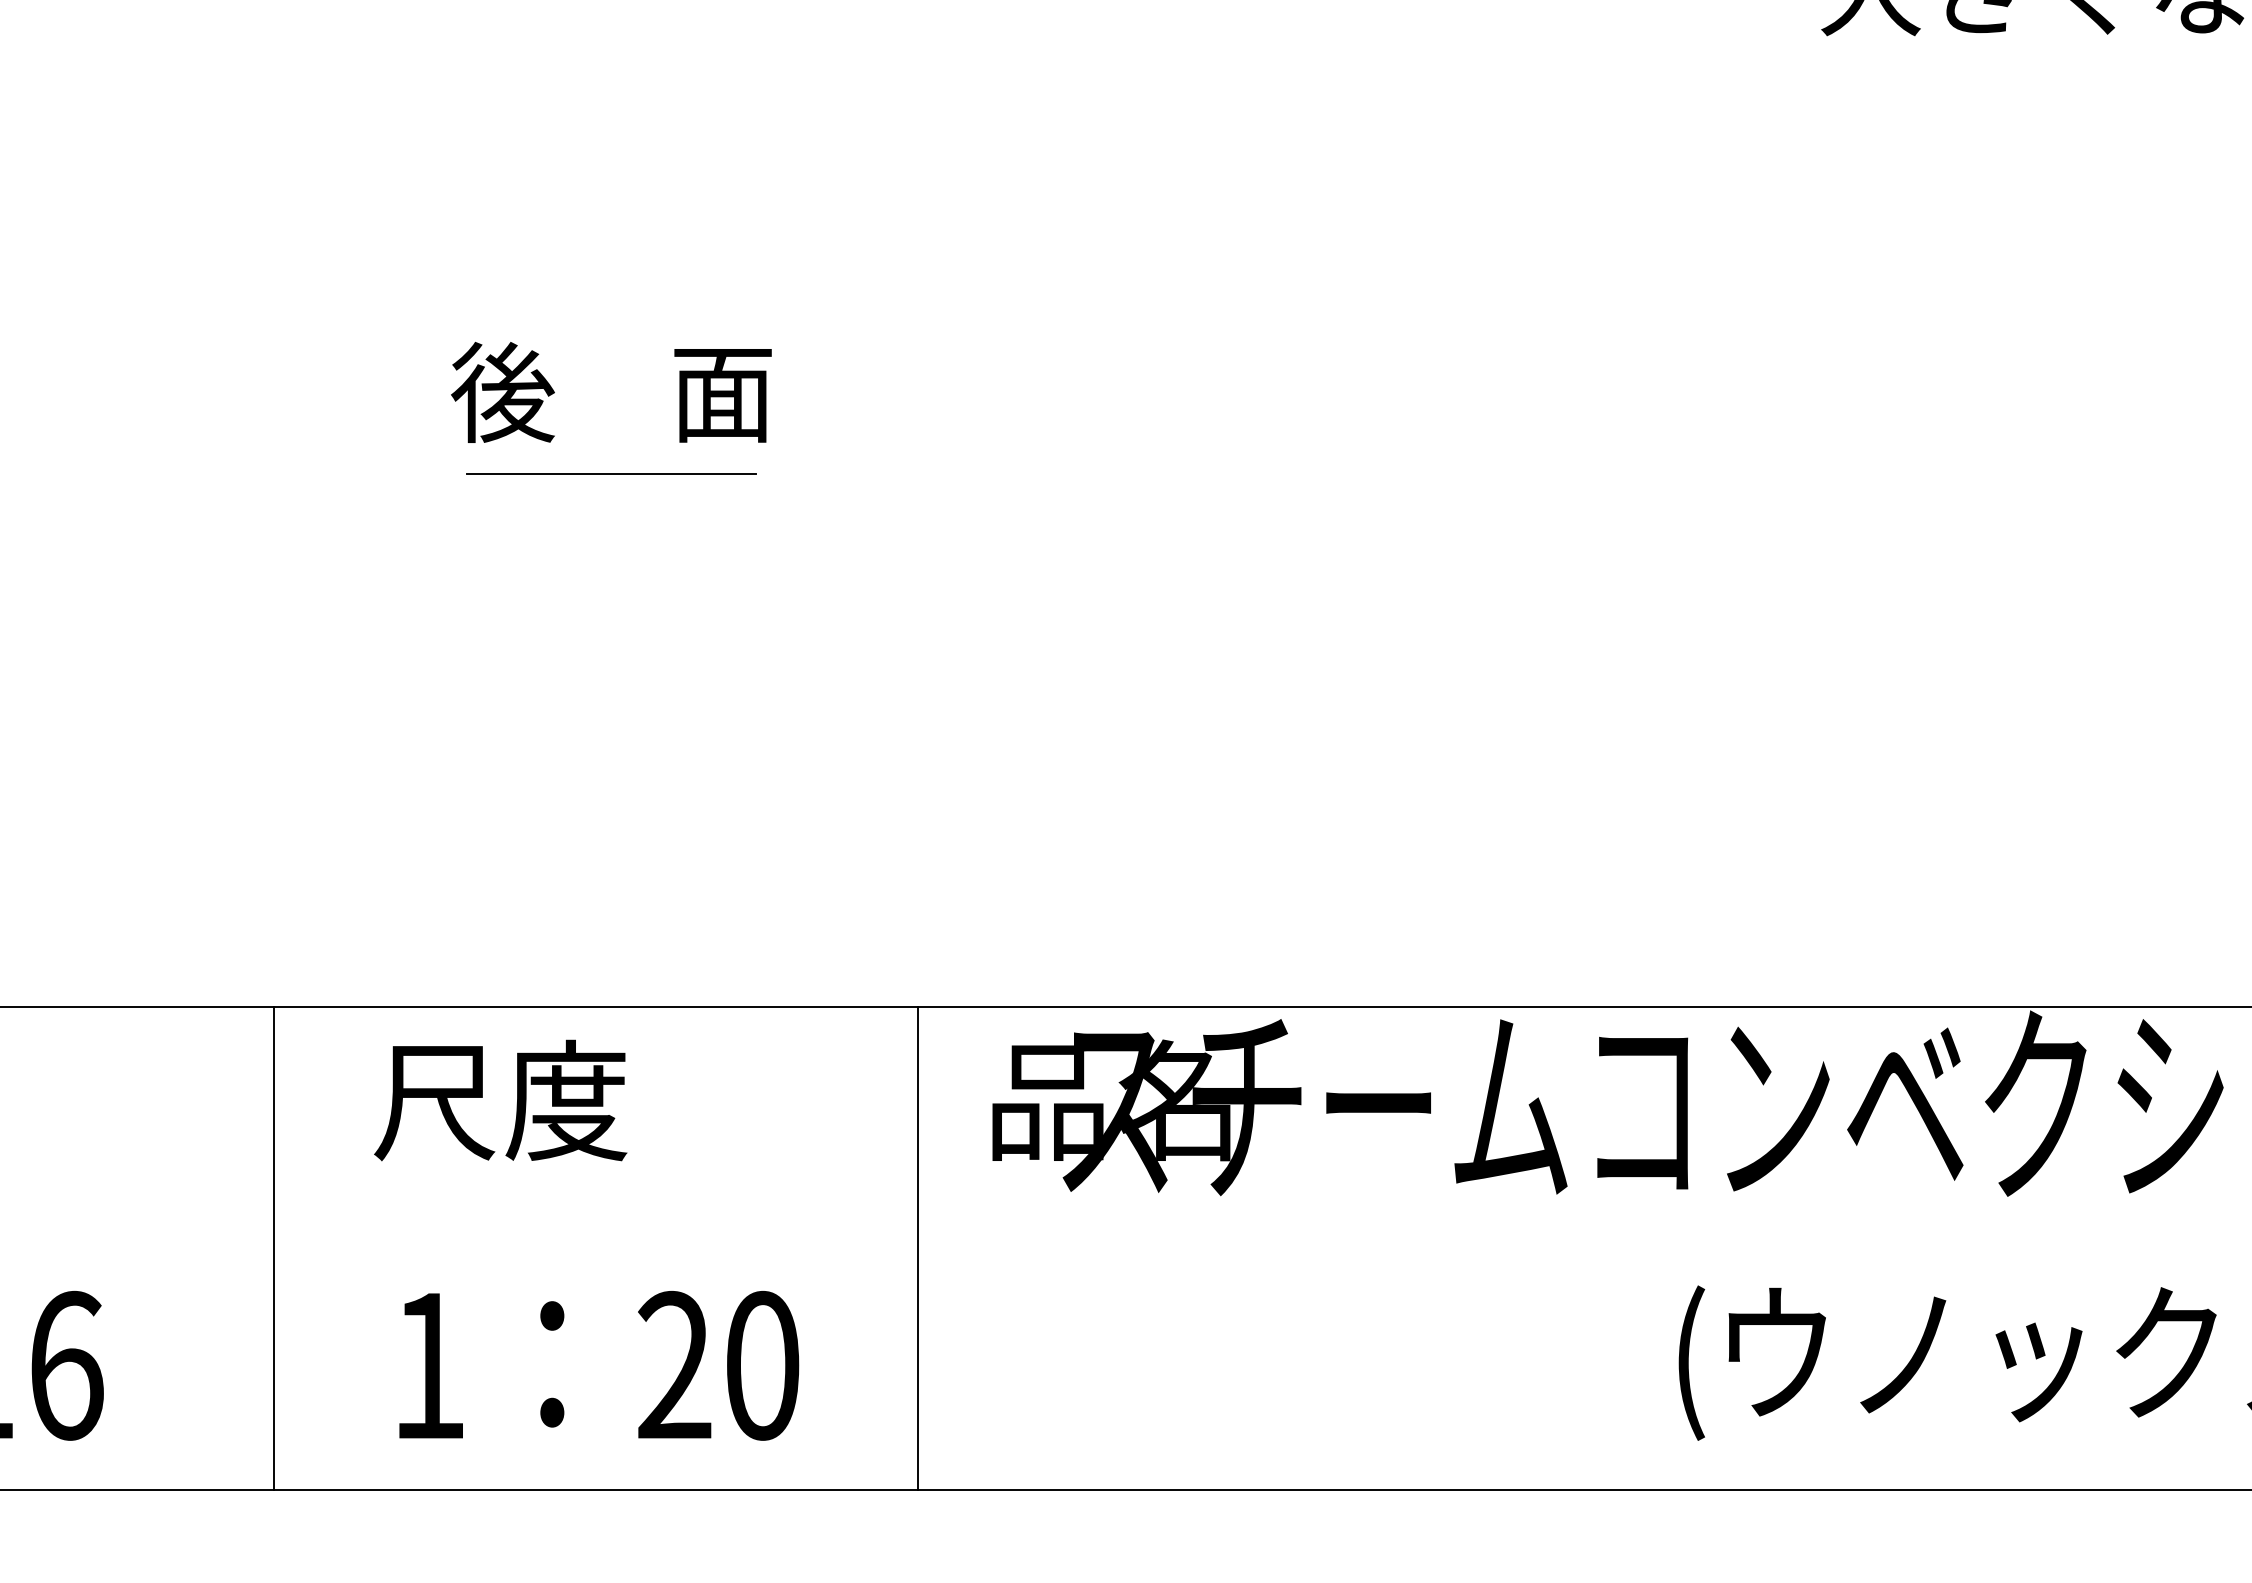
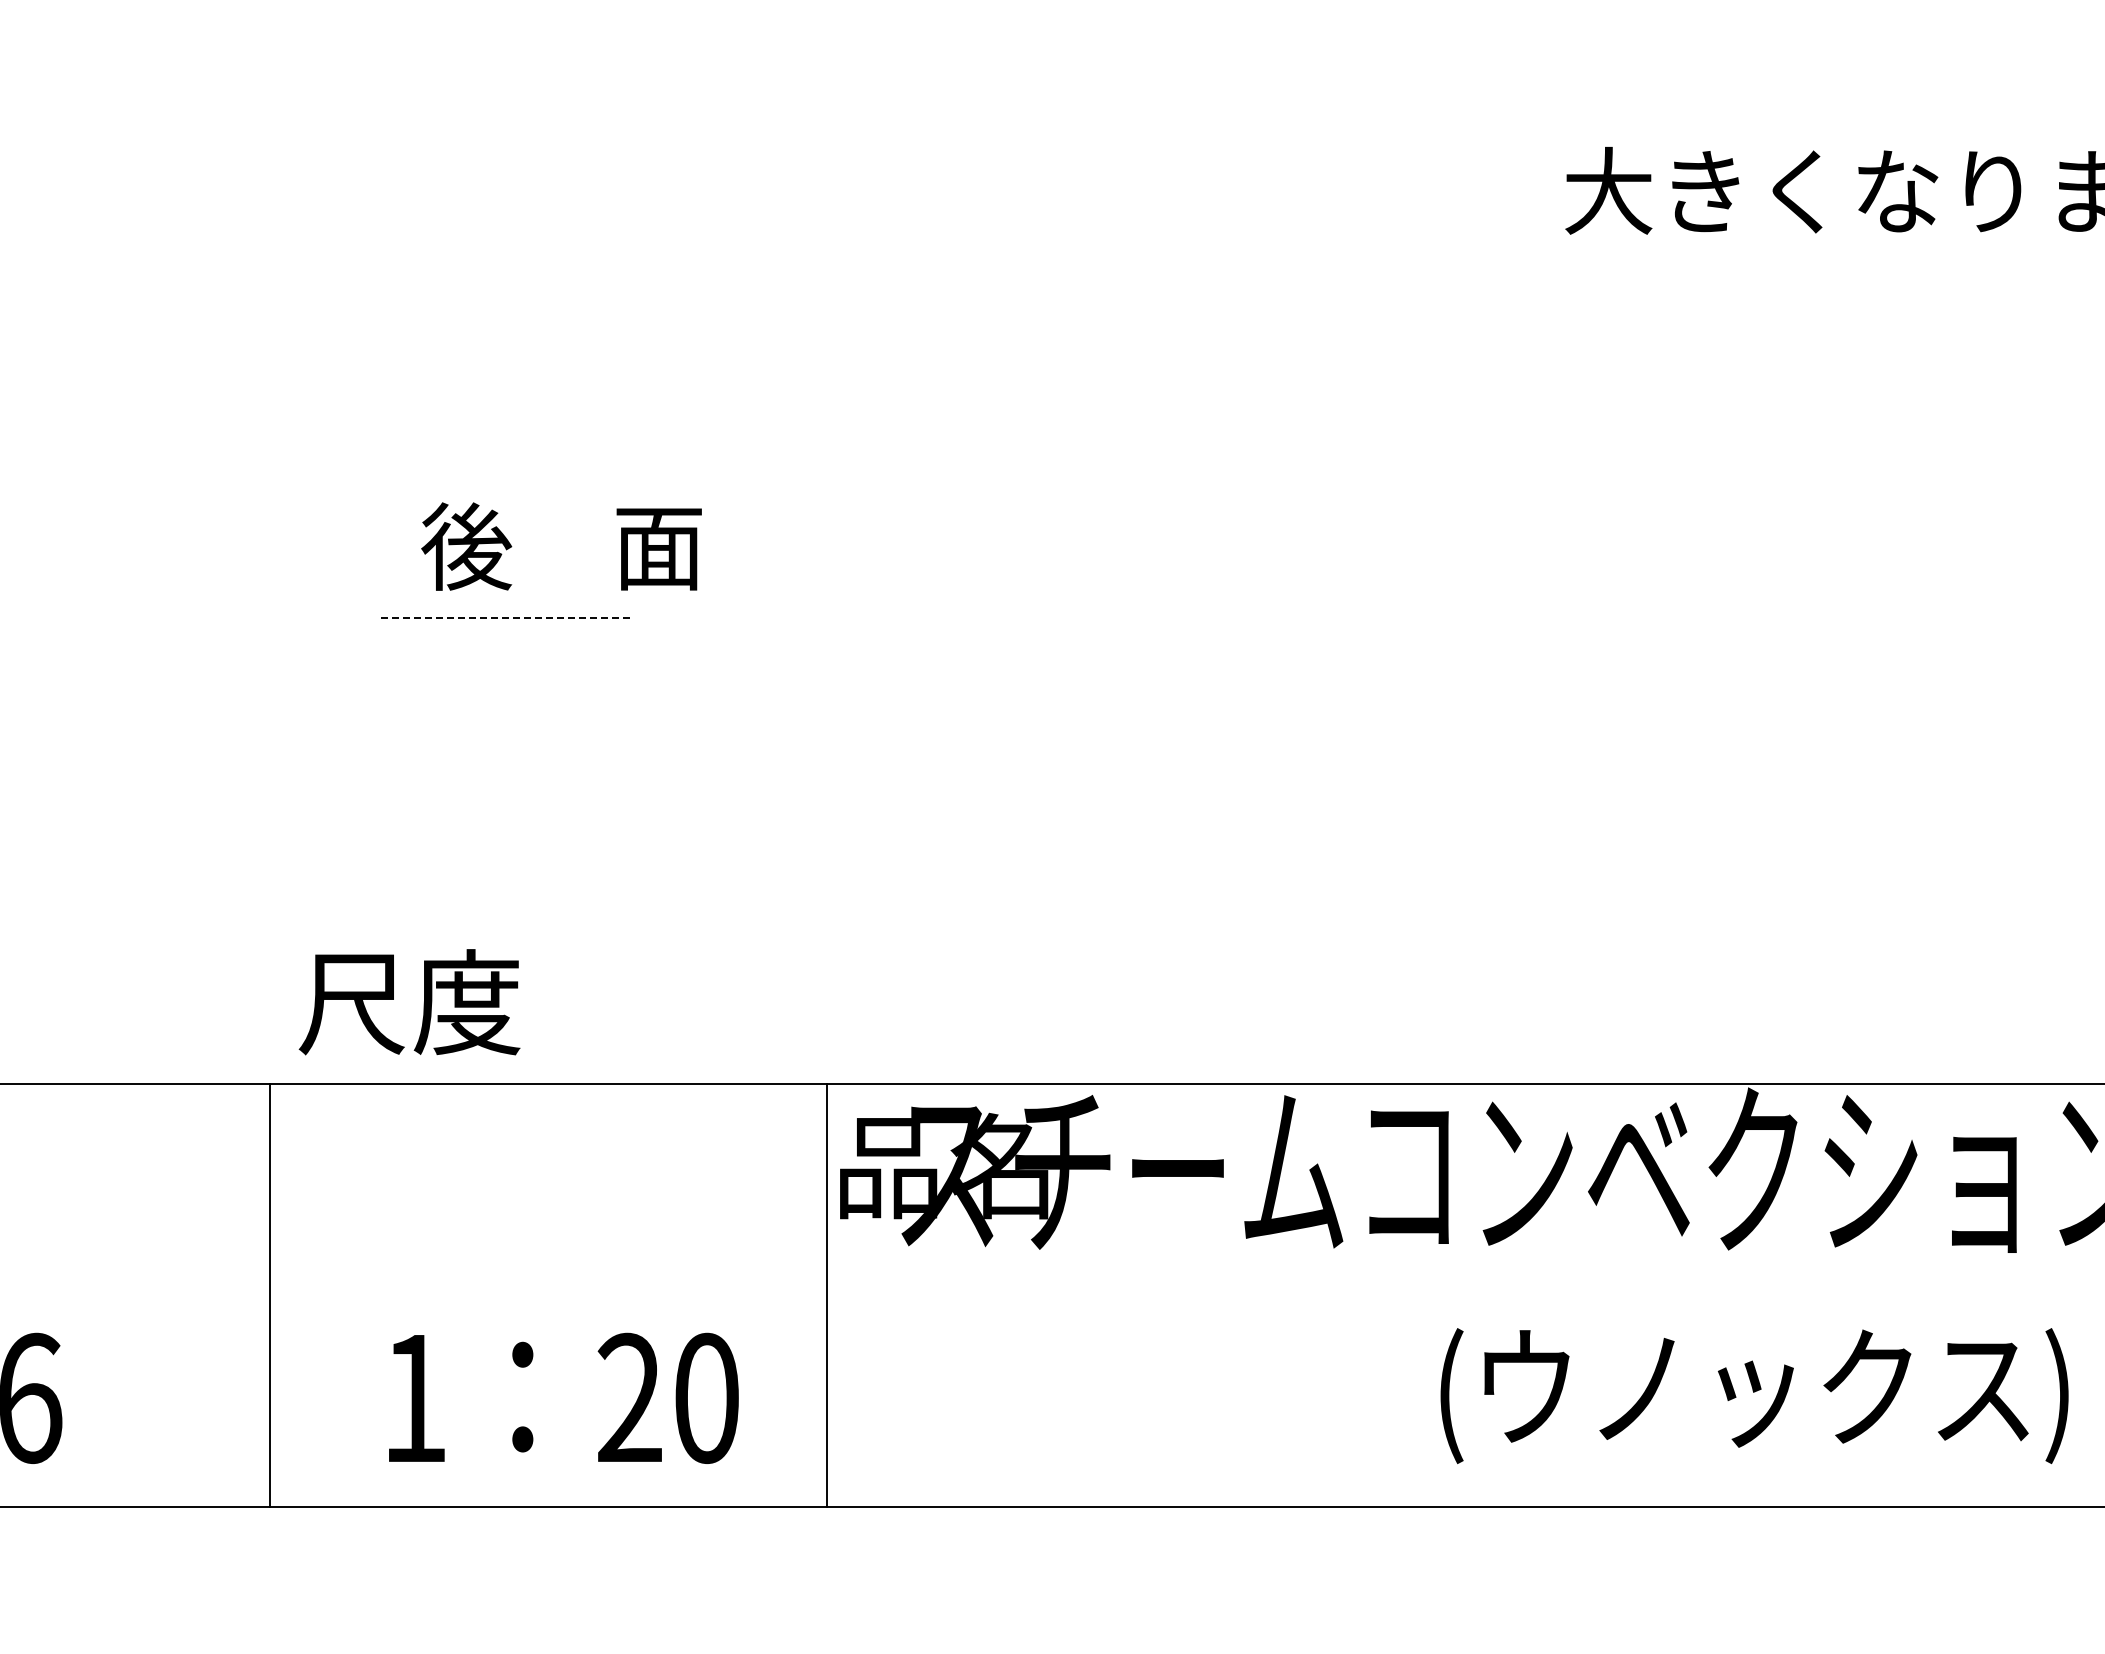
text: (611, 392) -> (561, 546), moved
line: (612, 474) -> (507, 618), solid -> dashed
text: (500, 1100) -> (409, 1002), moved
line: (274, 1248) -> (269, 1295), moved
line: (918, 1248) -> (827, 1295), moved
text: (598, 1364) -> (563, 1397), moved

